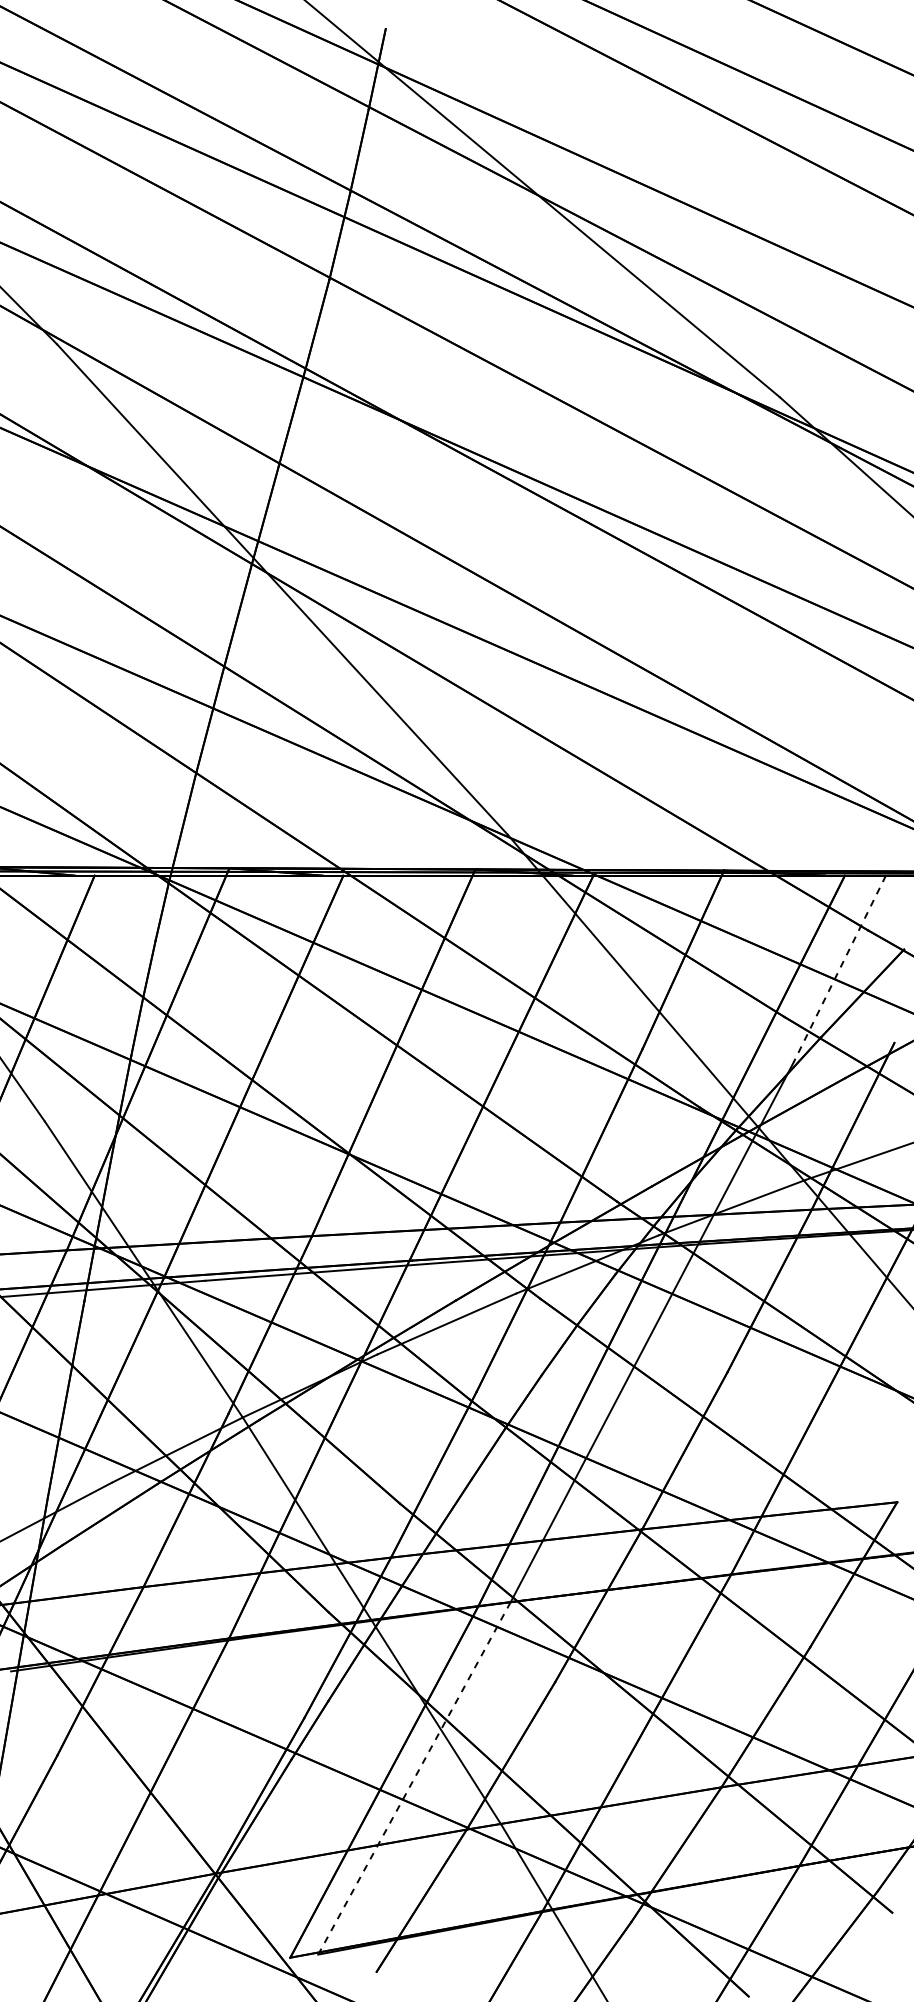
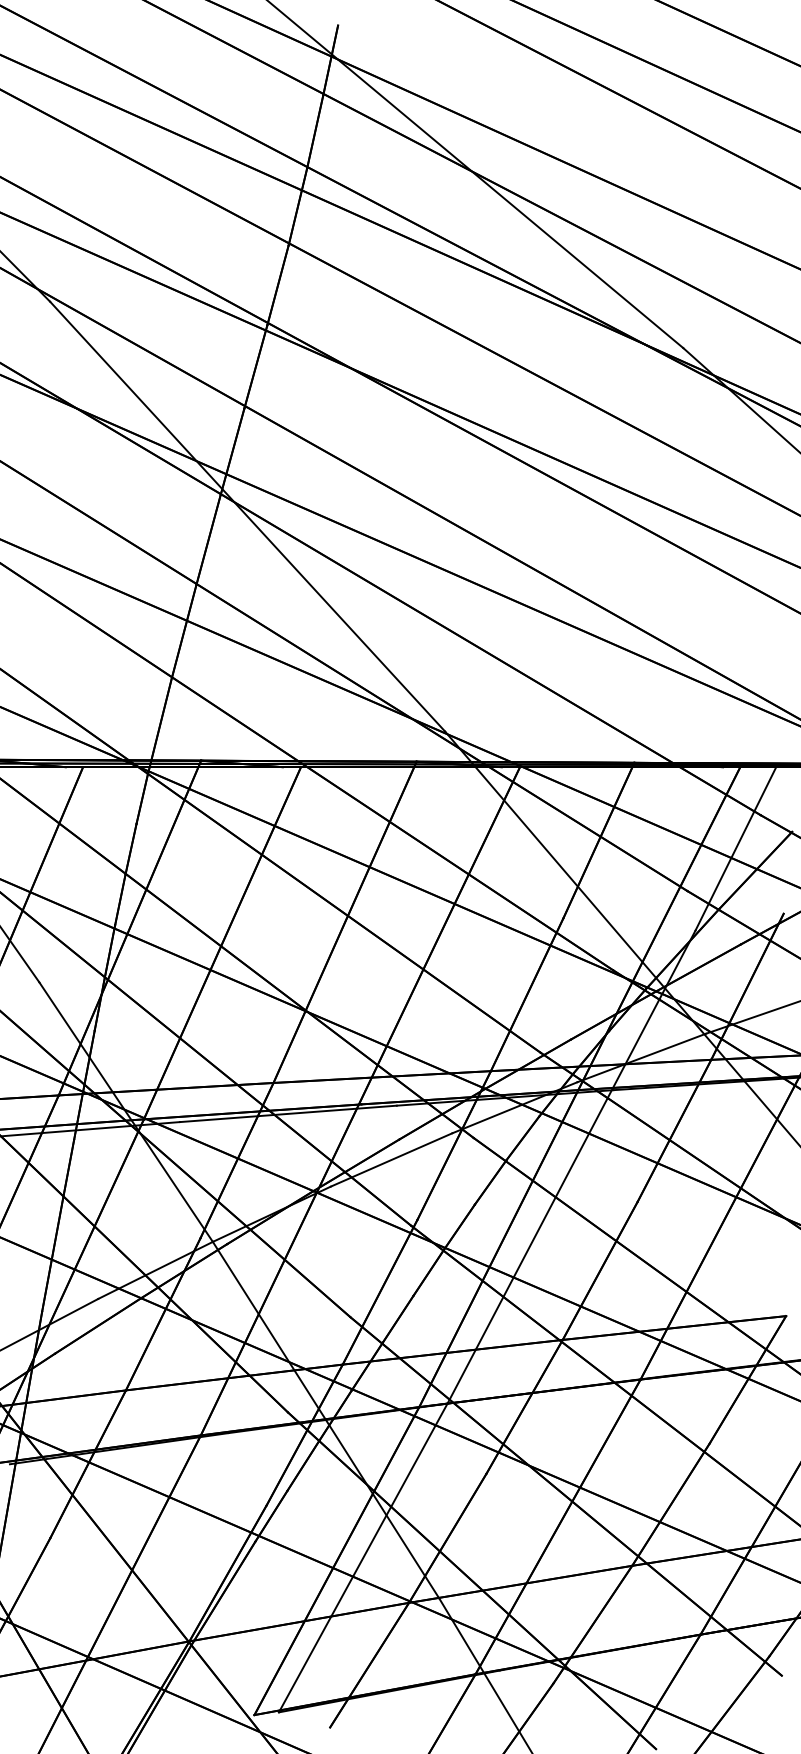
line: (839, 969) -> (735, 849), dashed -> solid
line: (414, 1778) -> (363, 1558), dashed -> solid

